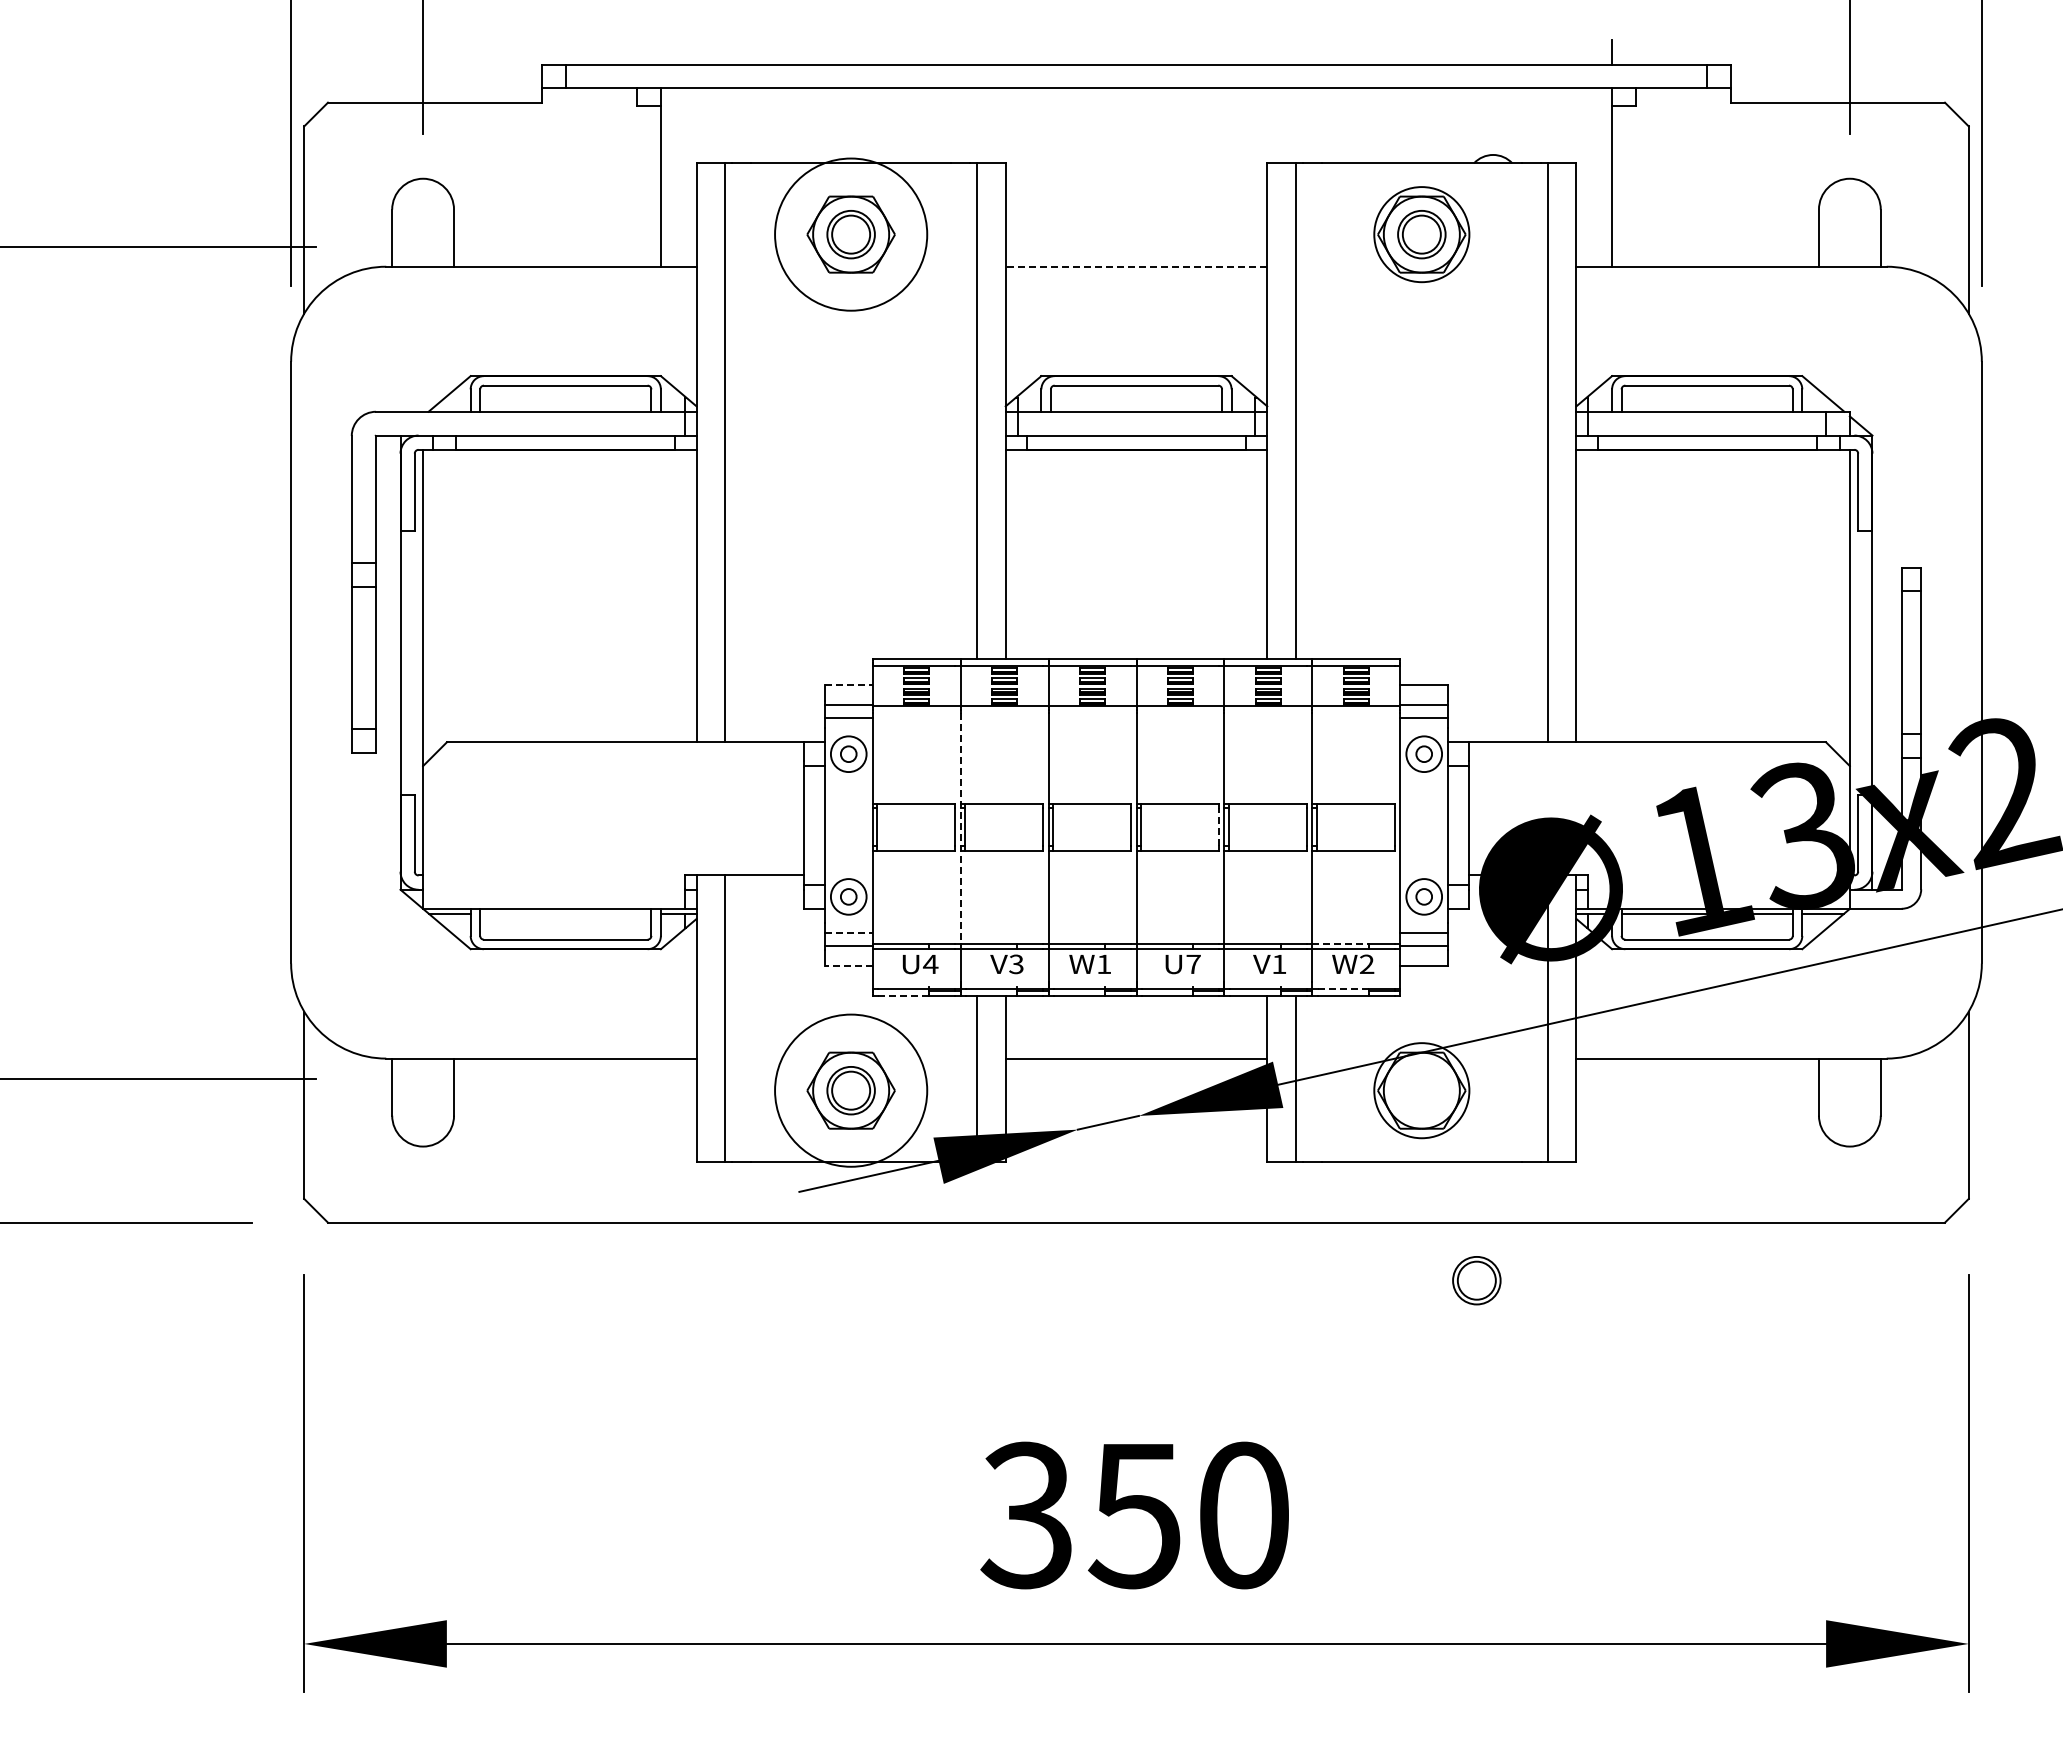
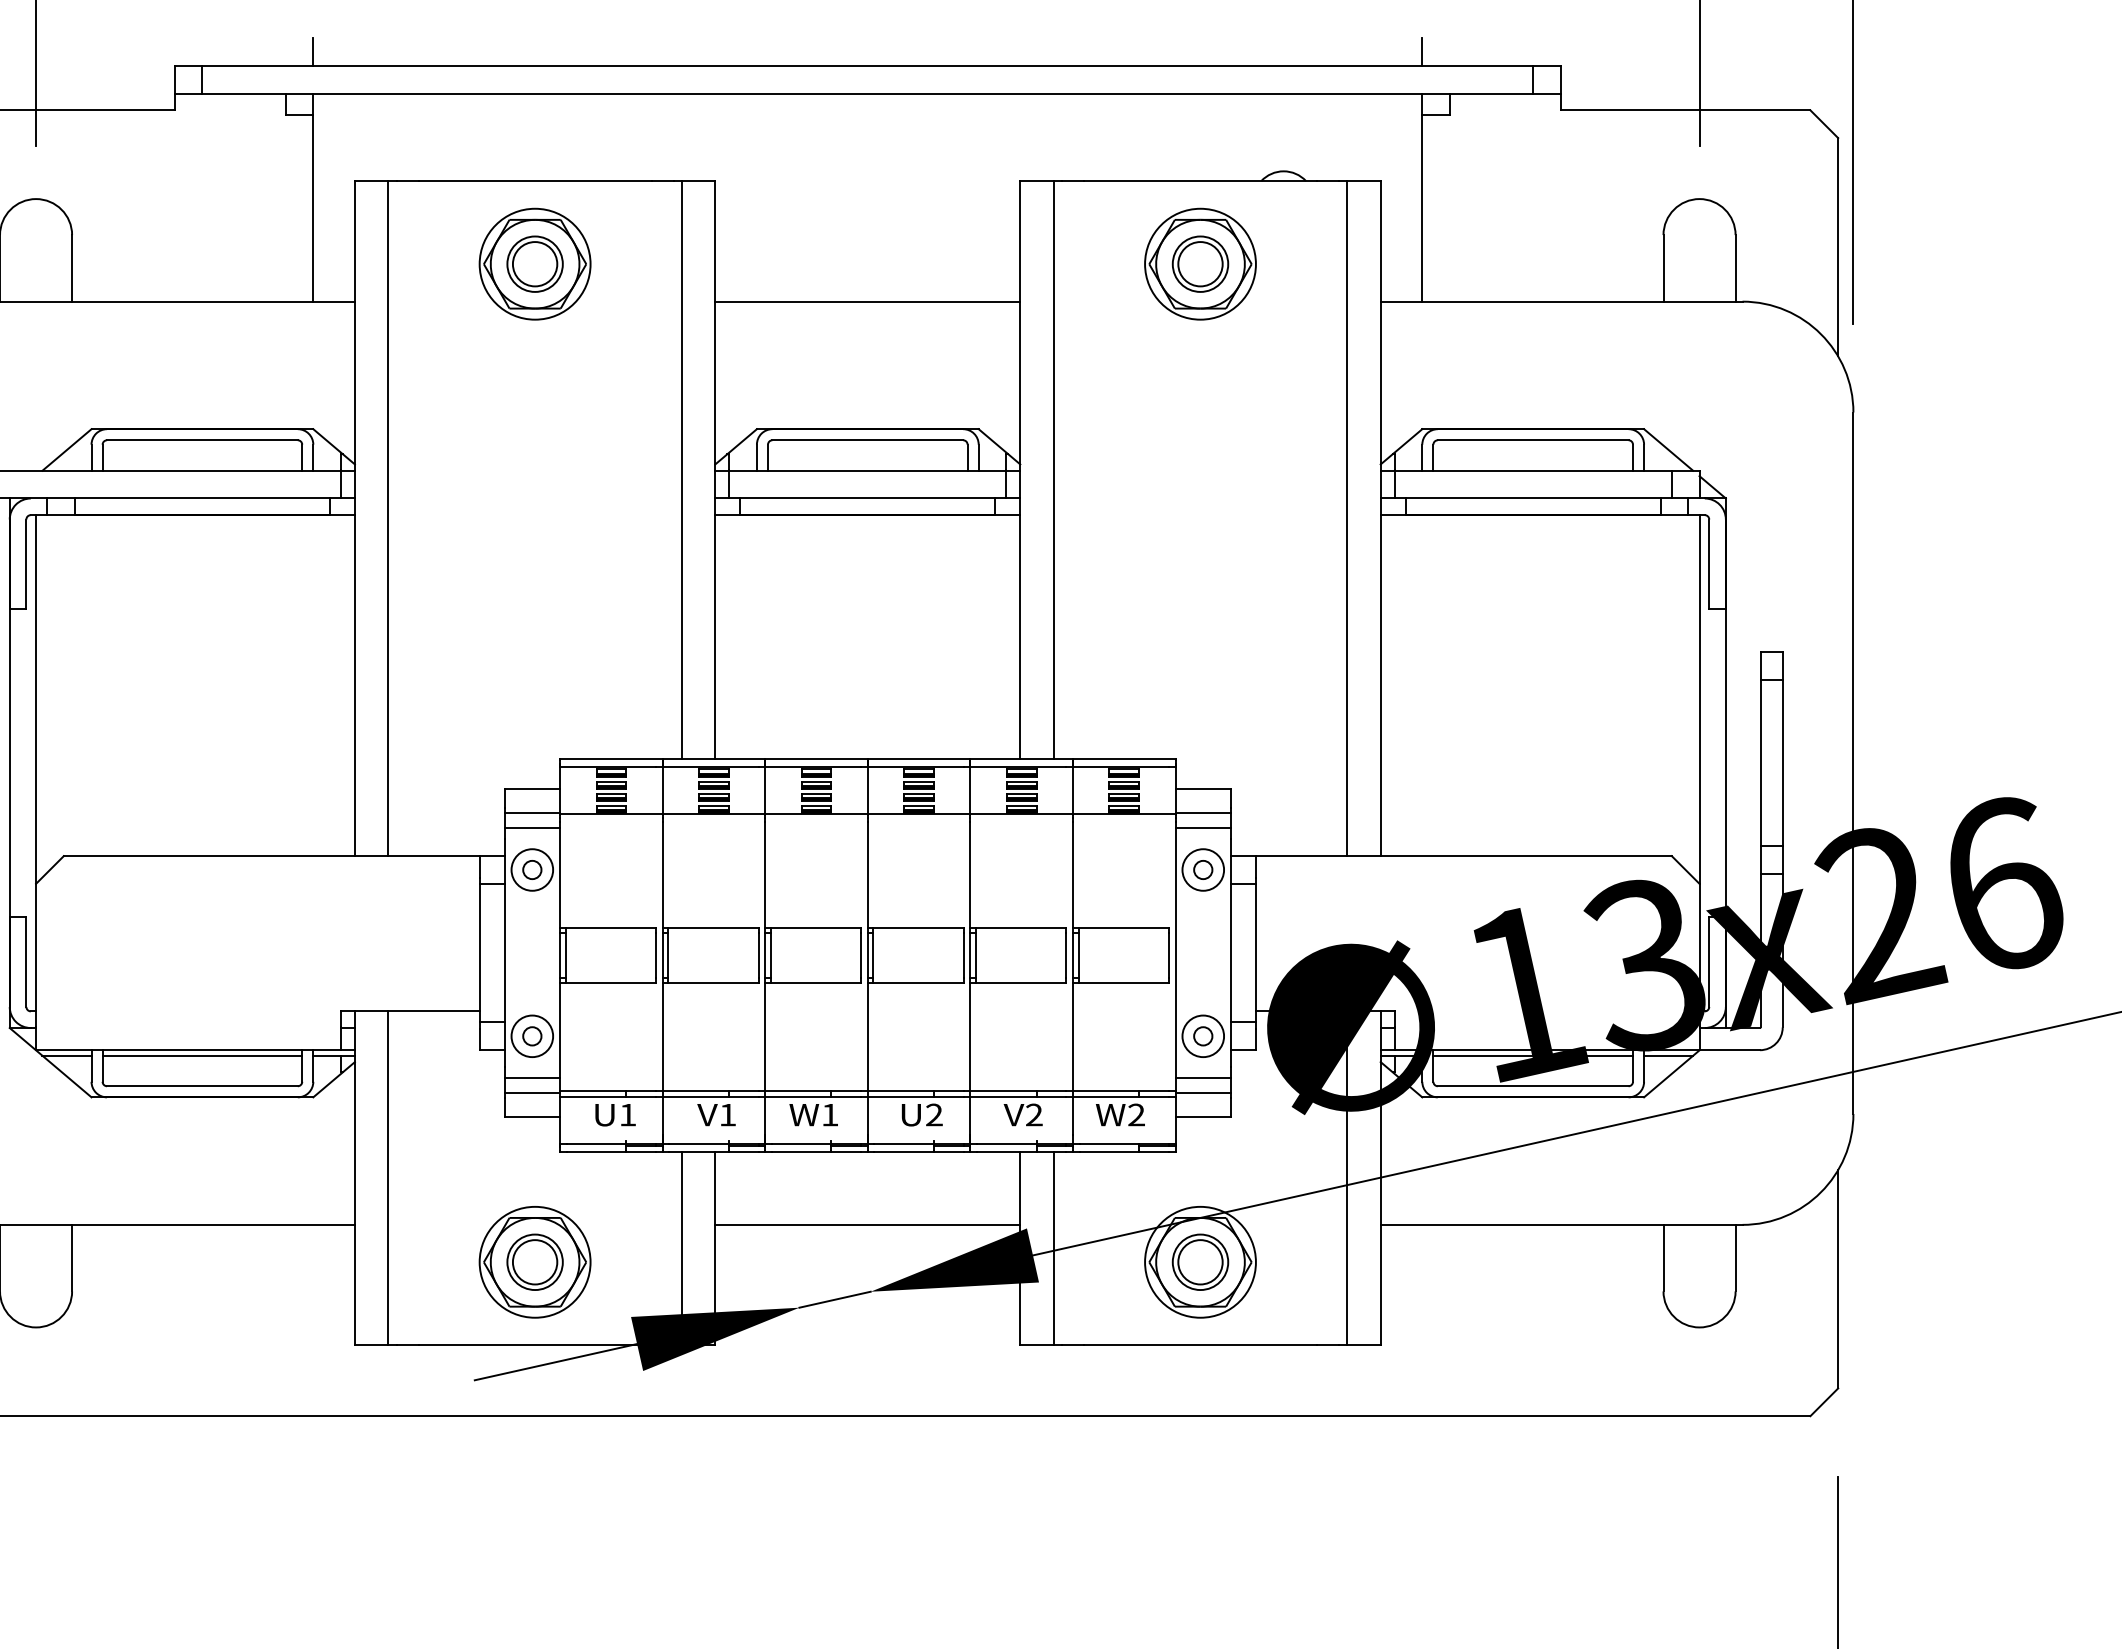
line: (660, 52) -> (312, 51), added
circle: (850, 234) -> (534, 264), size x0.62
line: (1136, 266) -> (867, 301), dashed -> solid
line: (848, 684) -> (532, 788), dashed -> solid
line: (1218, 826) -> (963, 954), dashed -> solid
line: (960, 828) -> (662, 956), dashed -> solid
line: (565, 913) -> (202, 1055), added
line: (848, 932) -> (532, 1077), dashed -> solid
line: (1341, 943) -> (1106, 1090), dashed -> solid
text: (930, 963) -> (627, 1114), U4 -> U1
text: (1193, 963) -> (934, 1114), U7 -> U2
text: (1279, 963) -> (1034, 1114), V1 -> V2
text: (1016, 964) -> (727, 1115), V3 -> V1
line: (848, 966) -> (532, 1117), dashed -> solid
line: (1343, 989) -> (1109, 1144), dashed -> solid
line: (903, 996) -> (596, 1152), dashed -> solid
circle: (850, 1090) -> (534, 1262), size x0.62
part: (1476, 1280) -> (1200, 1262), moved

